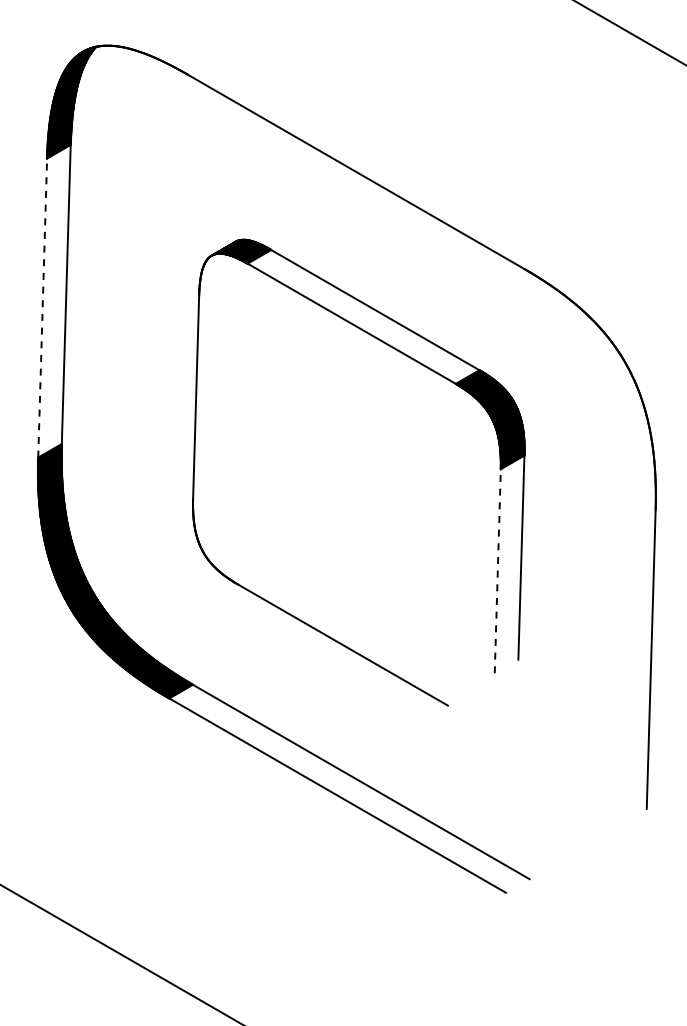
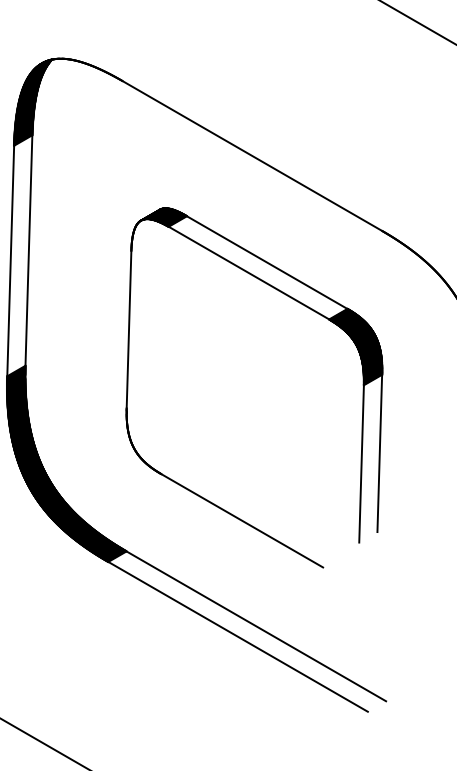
line: (42, 308) -> (10, 261), dashed -> solid
line: (497, 570) -> (361, 463), dashed -> solid

